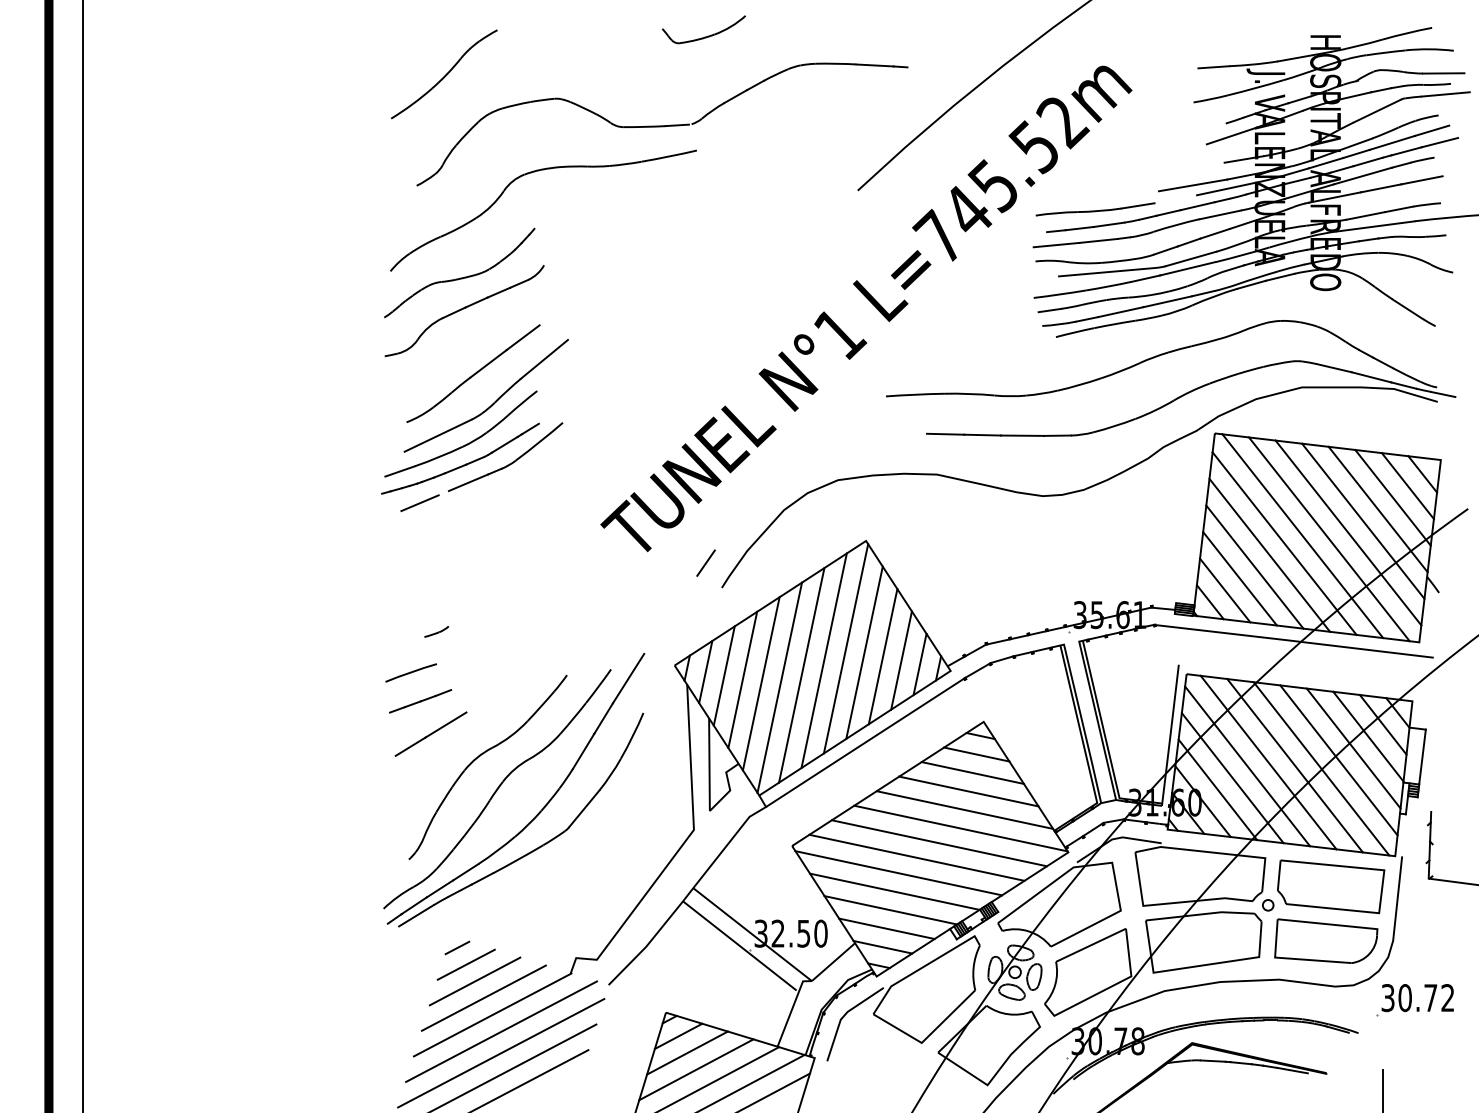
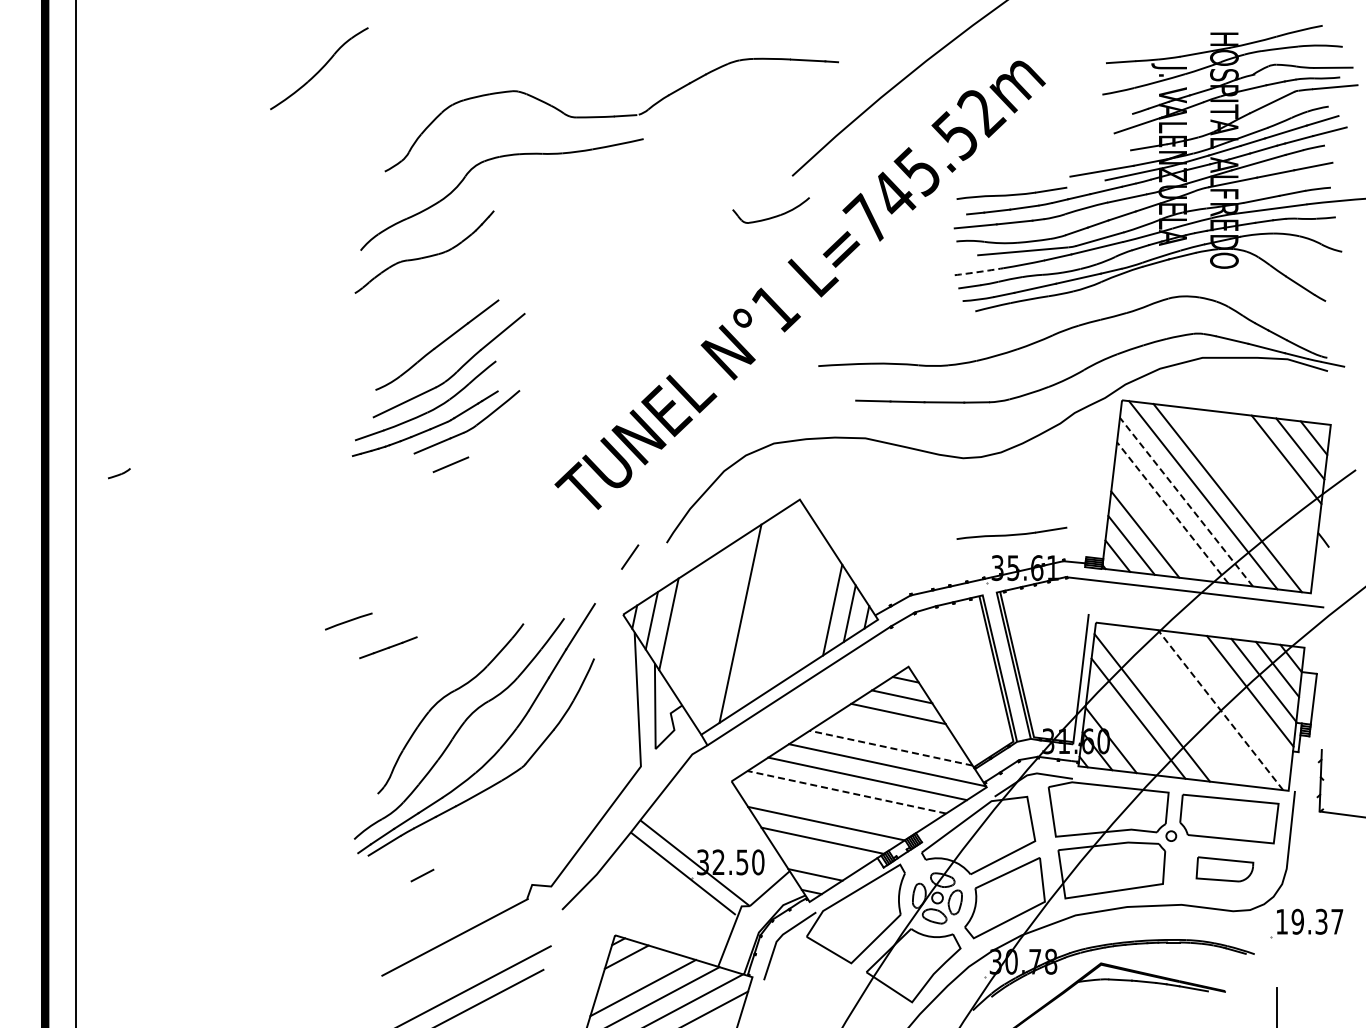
part: (705, 36) -> (772, 216), moved
part: (444, 74) -> (319, 68), moved
arc: (1060, 293) -> (979, 271), solid -> dashed
part: (465, 310) -> (429, 286), removed
line: (419, 502) -> (450, 464), moved
line: (1377, 509) -> (1272, 470), removed
line: (1362, 521) -> (1258, 481), removed
line: (1348, 532) -> (1245, 491), removed
line: (1284, 542) -> (1186, 501), solid -> dashed
line: (1269, 554) -> (1172, 512), solid -> dashed
line: (706, 562) -> (630, 556), moved
line: (1254, 566) -> (1158, 523), removed
part: (1095, 576) -> (1011, 532), added
part: (436, 631) -> (119, 473), moved
line: (845, 647) -> (780, 598), removed
line: (864, 652) -> (798, 602), removed
line: (882, 656) -> (815, 606), removed
line: (824, 660) -> (761, 610), removed
line: (410, 672) -> (348, 621), moved
line: (742, 679) -> (685, 627), removed
line: (761, 683) -> (703, 631), removed
line: (779, 688) -> (719, 635), removed
line: (430, 734) -> (397, 678), removed
line: (1338, 760) -> (1236, 702), removed
line: (1268, 762) -> (1171, 704), removed
line: (1294, 766) -> (1195, 707), removed
line: (1321, 769) -> (1220, 710), solid -> dashed
line: (1217, 789) -> (1124, 729), removed
line: (968, 790) -> (894, 730), removed
line: (964, 810) -> (890, 748), solid -> dashed
line: (916, 858) -> (846, 792), solid -> dashed
line: (898, 873) -> (829, 806), removed
line: (887, 928) -> (819, 857), removed
part: (1325, 941) -> (1224, 869), size x0.6
line: (466, 964) -> (430, 890), removed
line: (474, 981) -> (438, 906), removed
line: (483, 997) -> (446, 921), removed
text: (1417, 997) -> (1309, 921), 30.72 -> 19.37
line: (501, 1031) -> (463, 952), removed
line: (500, 1052) -> (462, 972), removed
line: (686, 1052) -> (634, 972), removed

